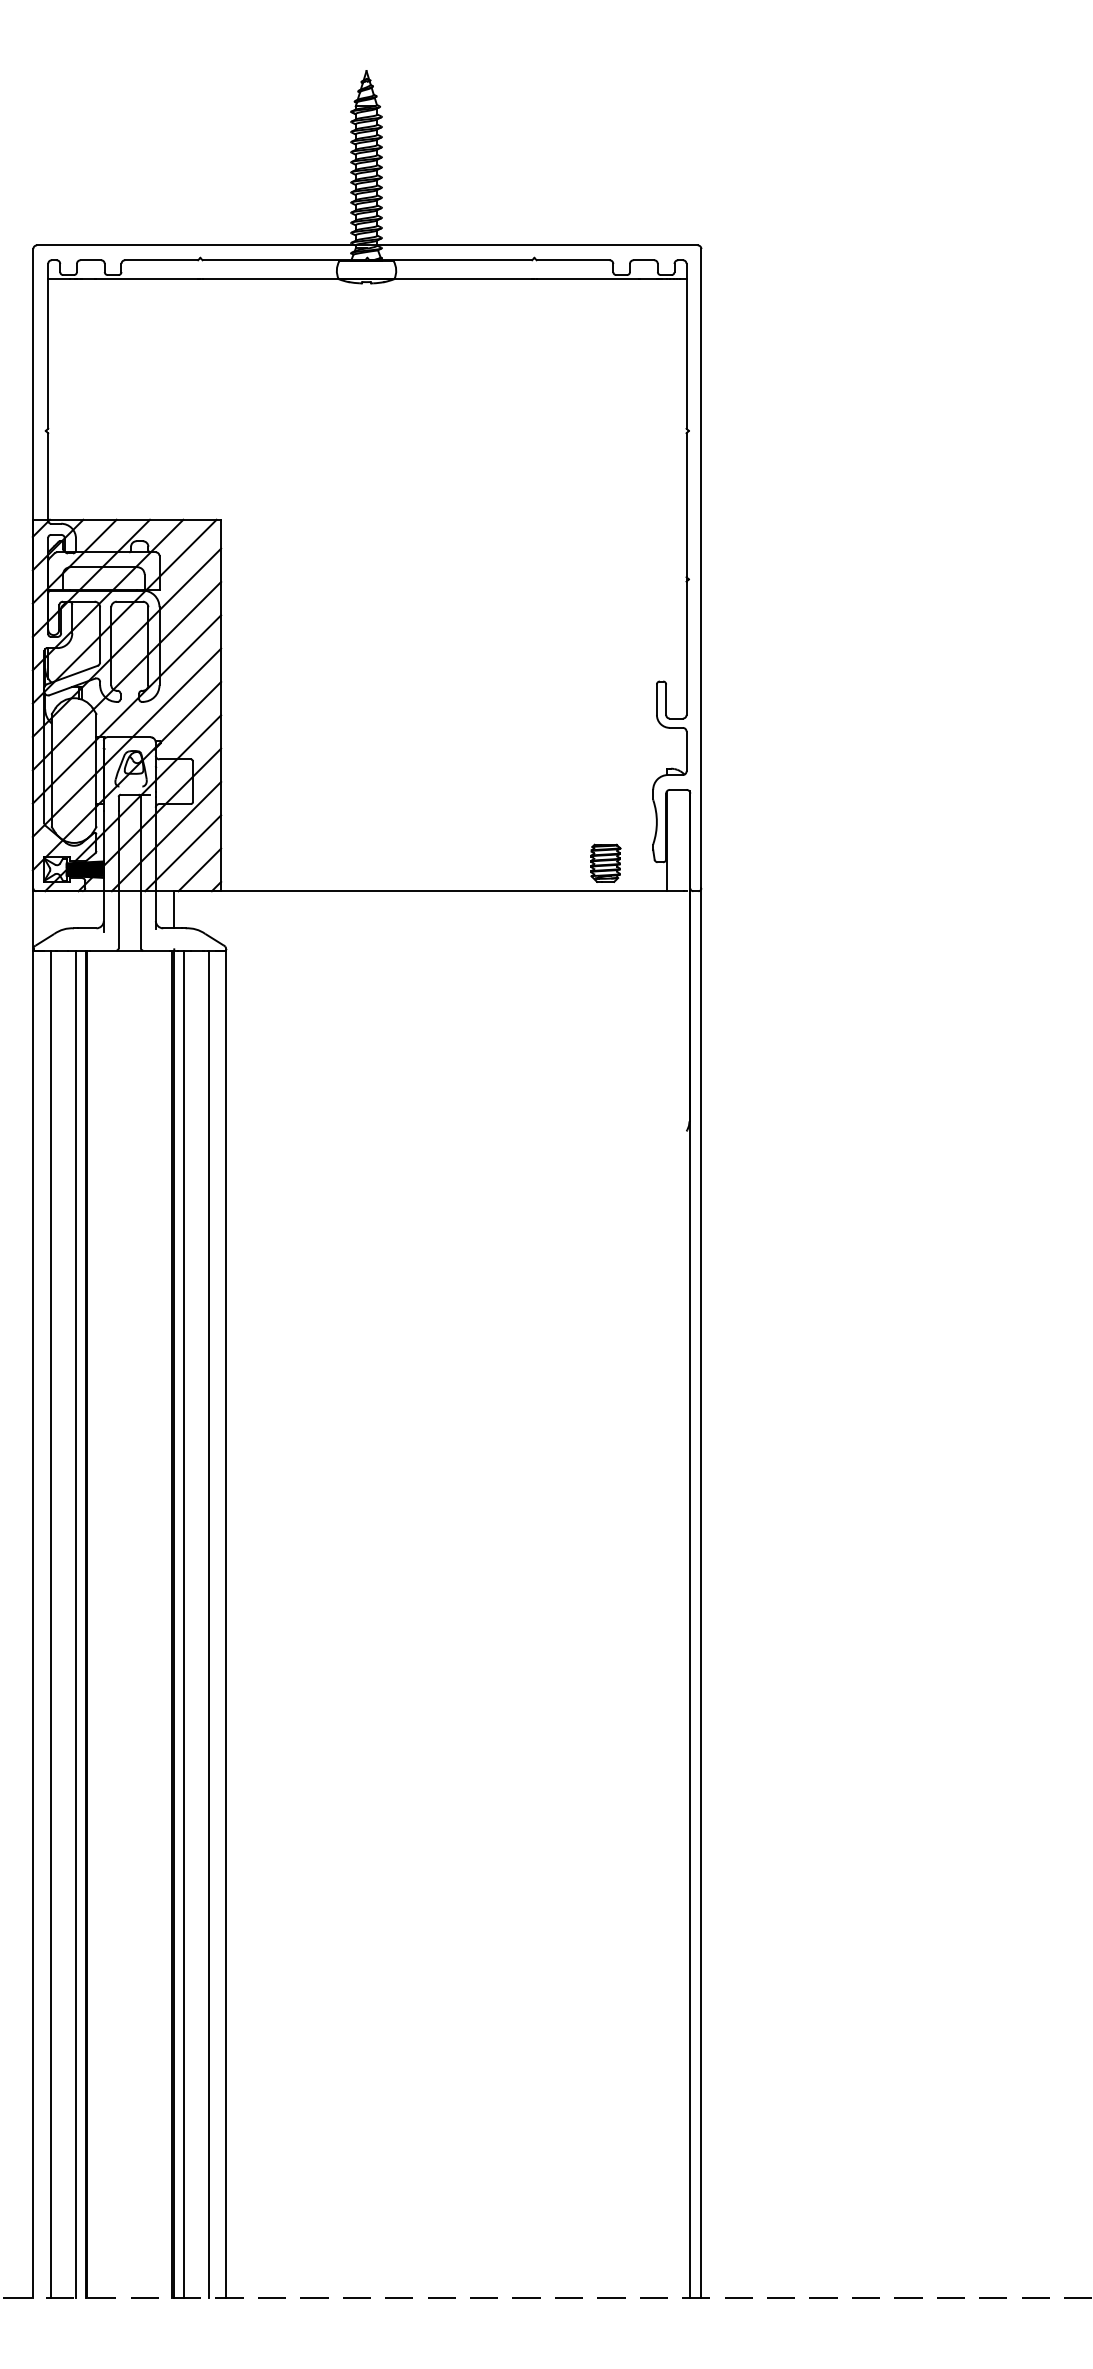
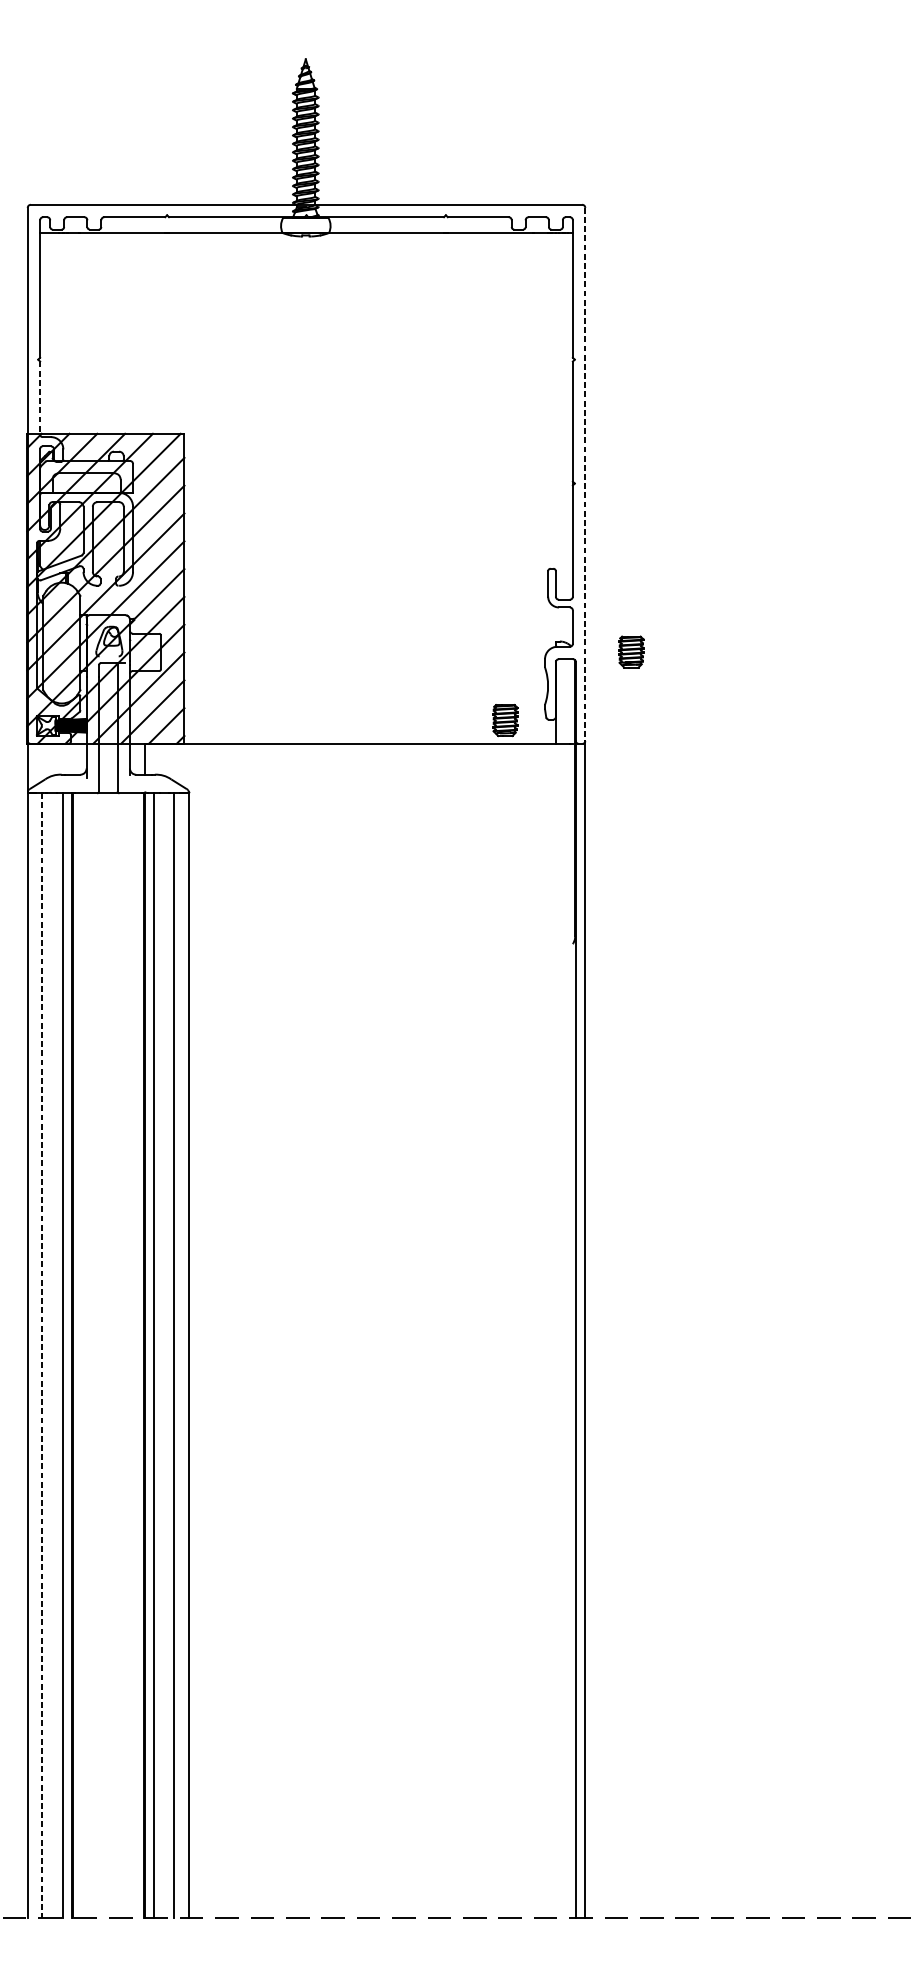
line: (48, 477) -> (40, 398), solid -> dashed
line: (701, 568) -> (585, 474), solid -> dashed
part: (756, 780) -> (631, 651), added
line: (50, 1624) -> (42, 1355), solid -> dashed

